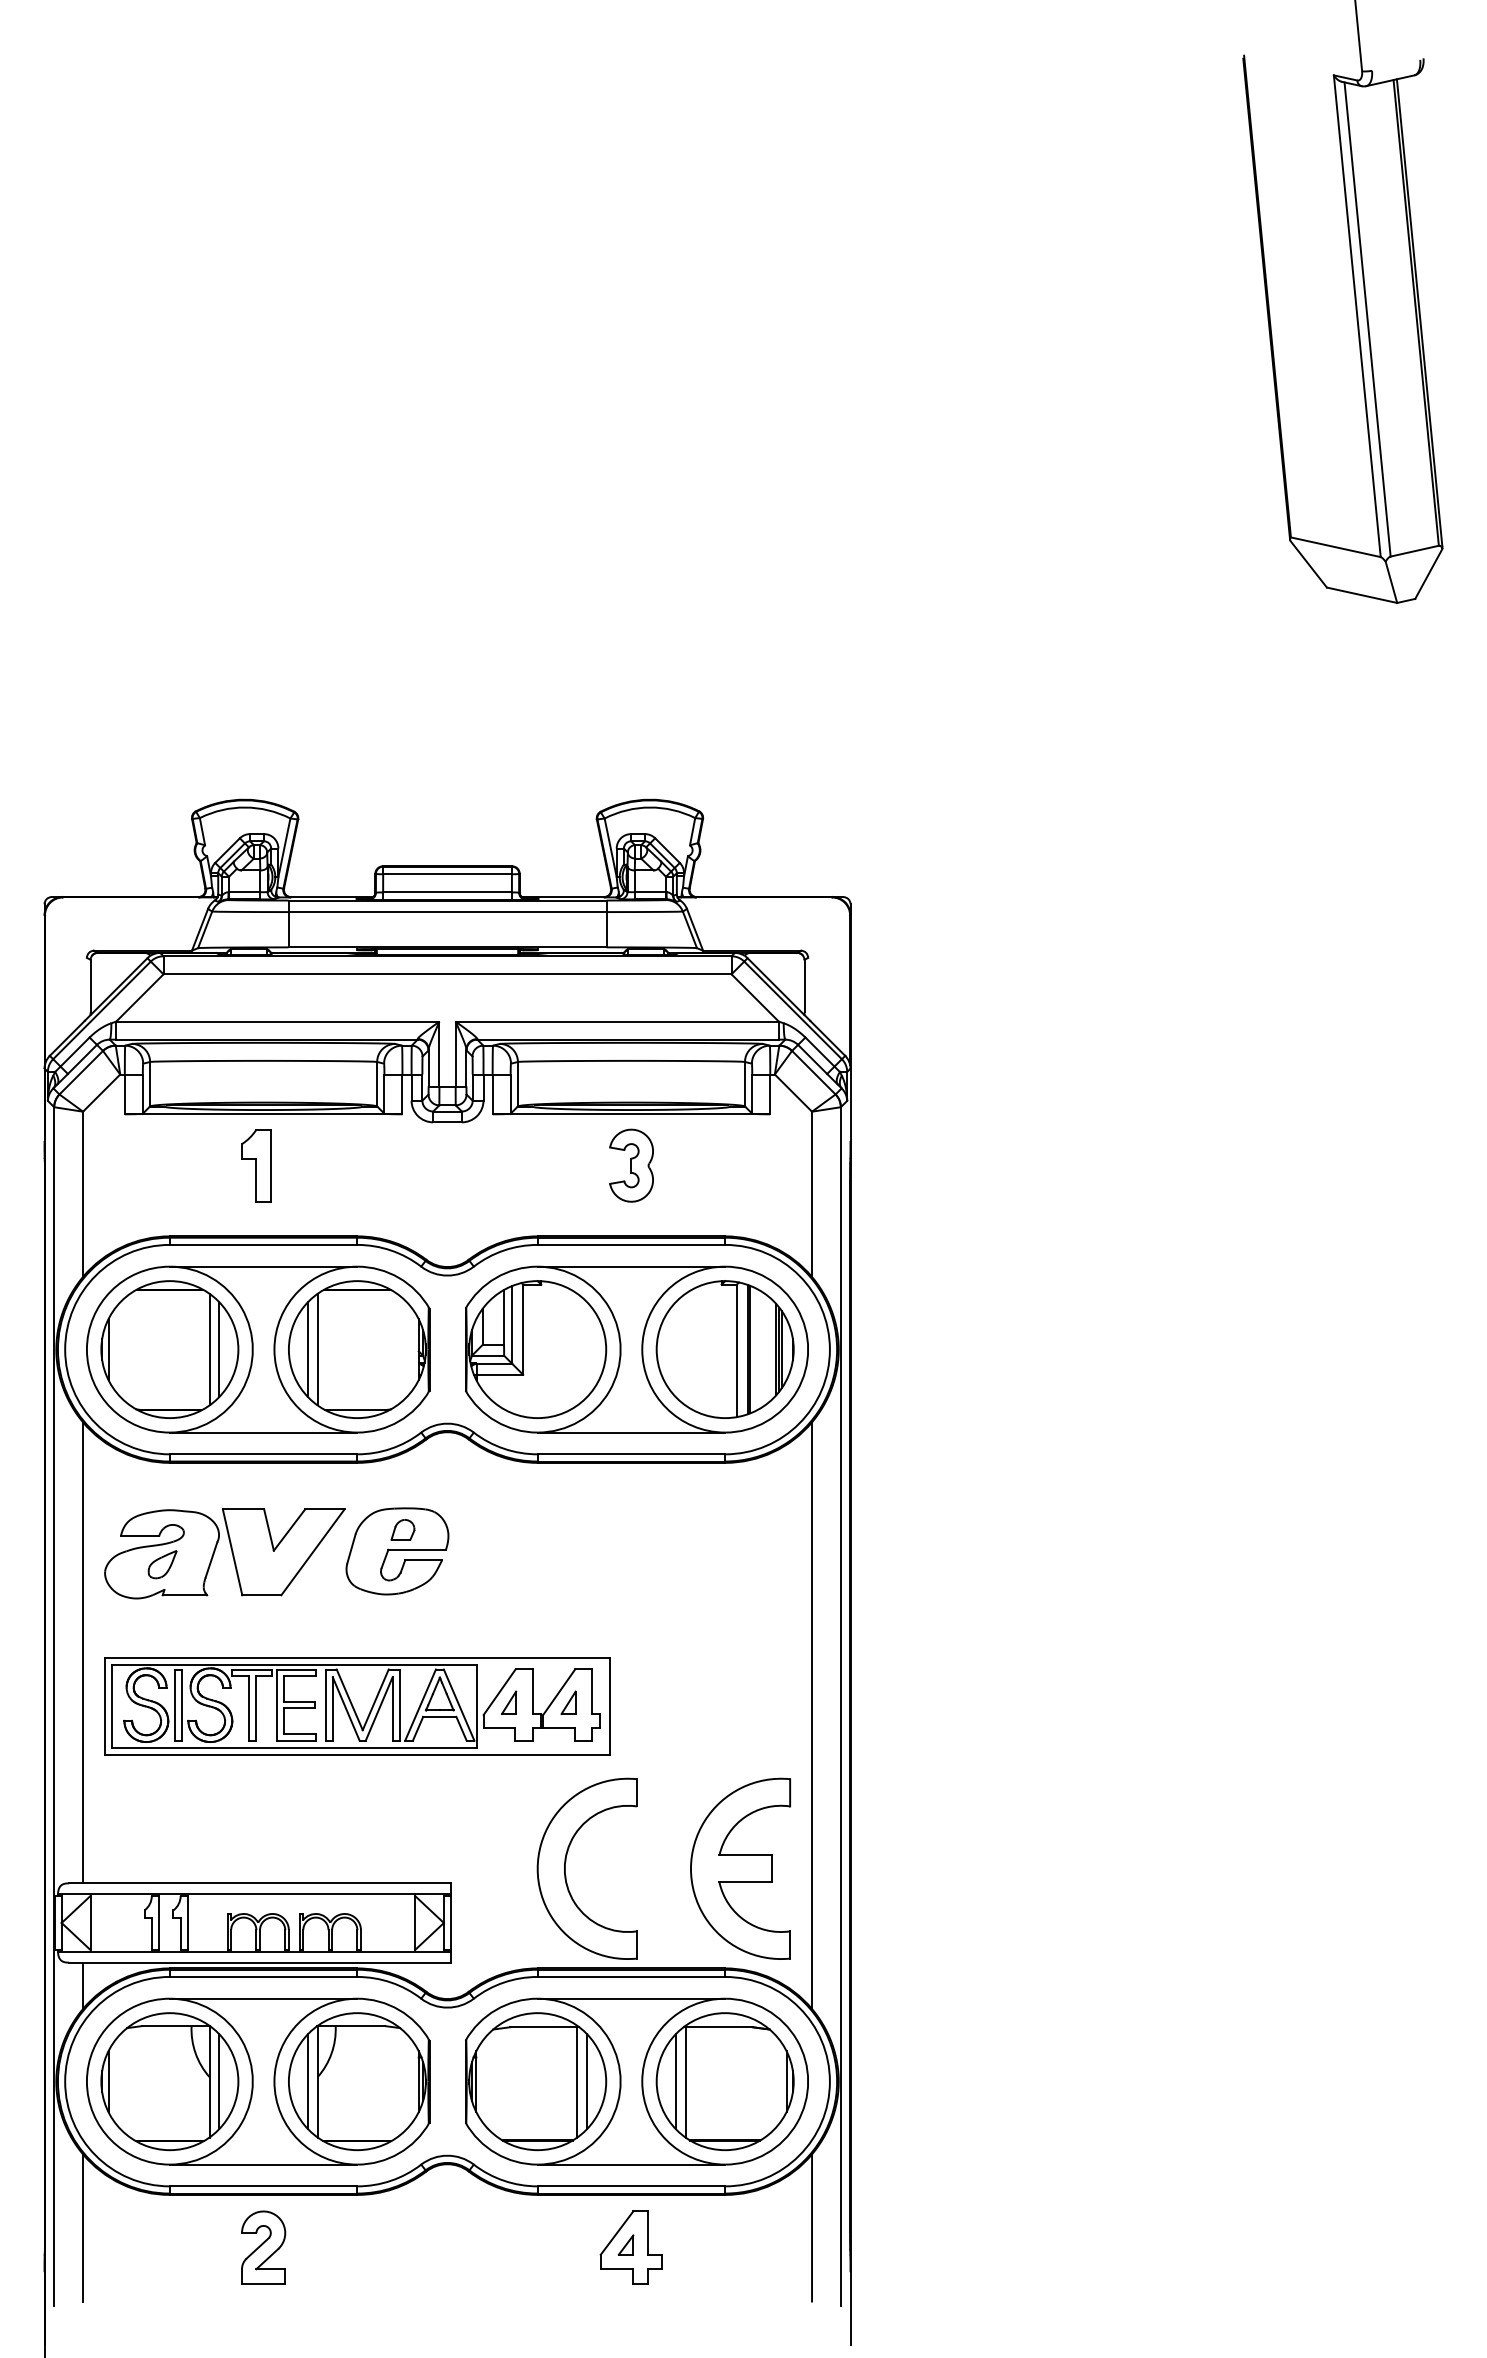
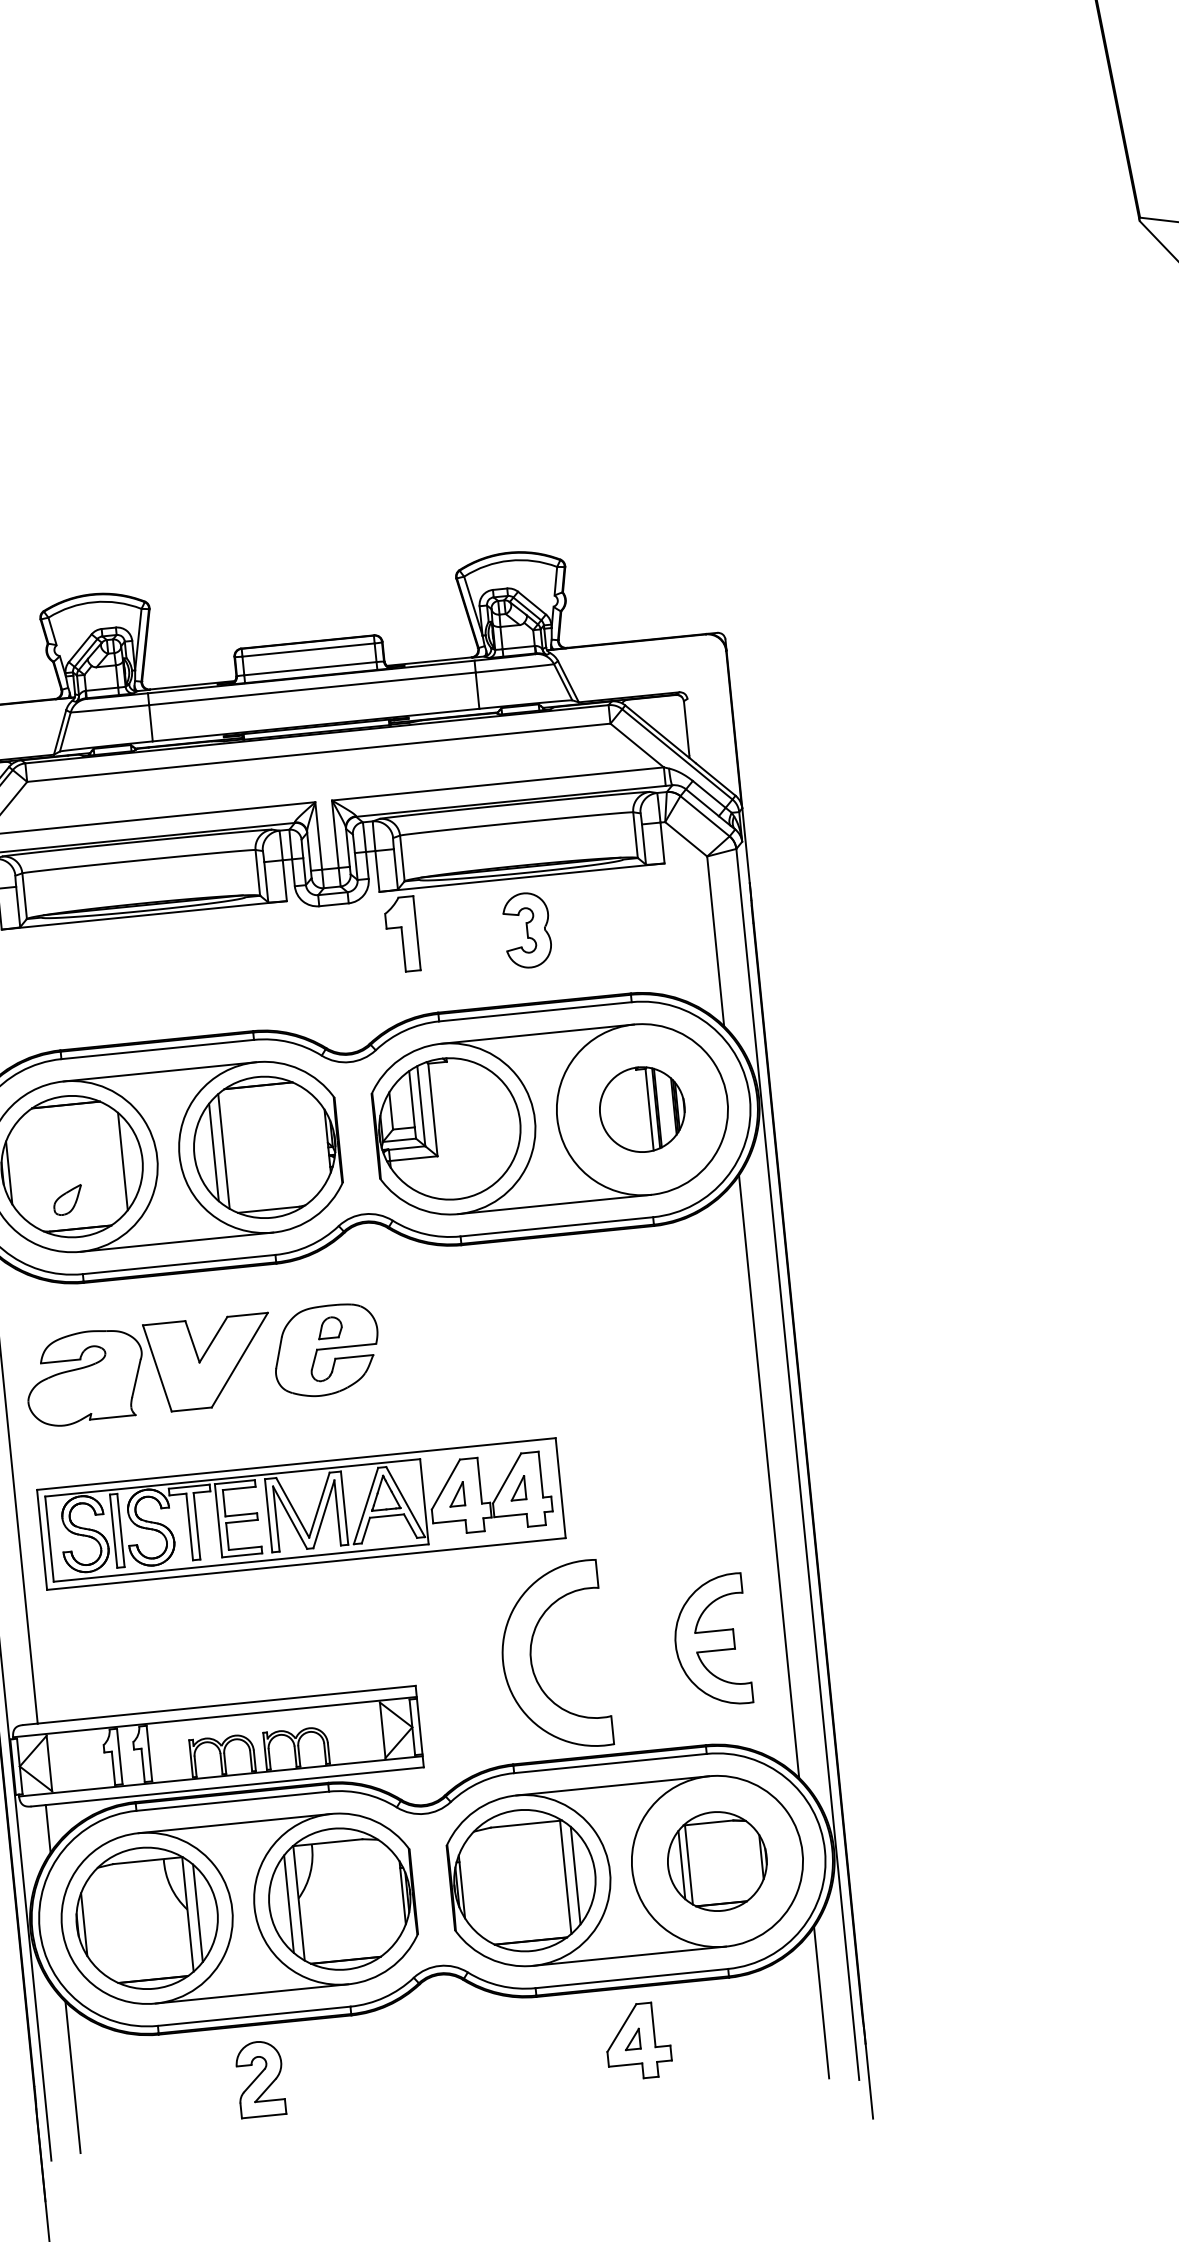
part: (256, 1165) -> (402, 934), moved
line: (209, 1349) -> (112, 1162), removed
part: (724, 1349) -> (641, 1109), size x0.6
part: (162, 1564) -> (67, 1200), moved
part: (740, 1868) -> (711, 1640), size x0.7
part: (724, 2081) -> (716, 1861), size x0.7

